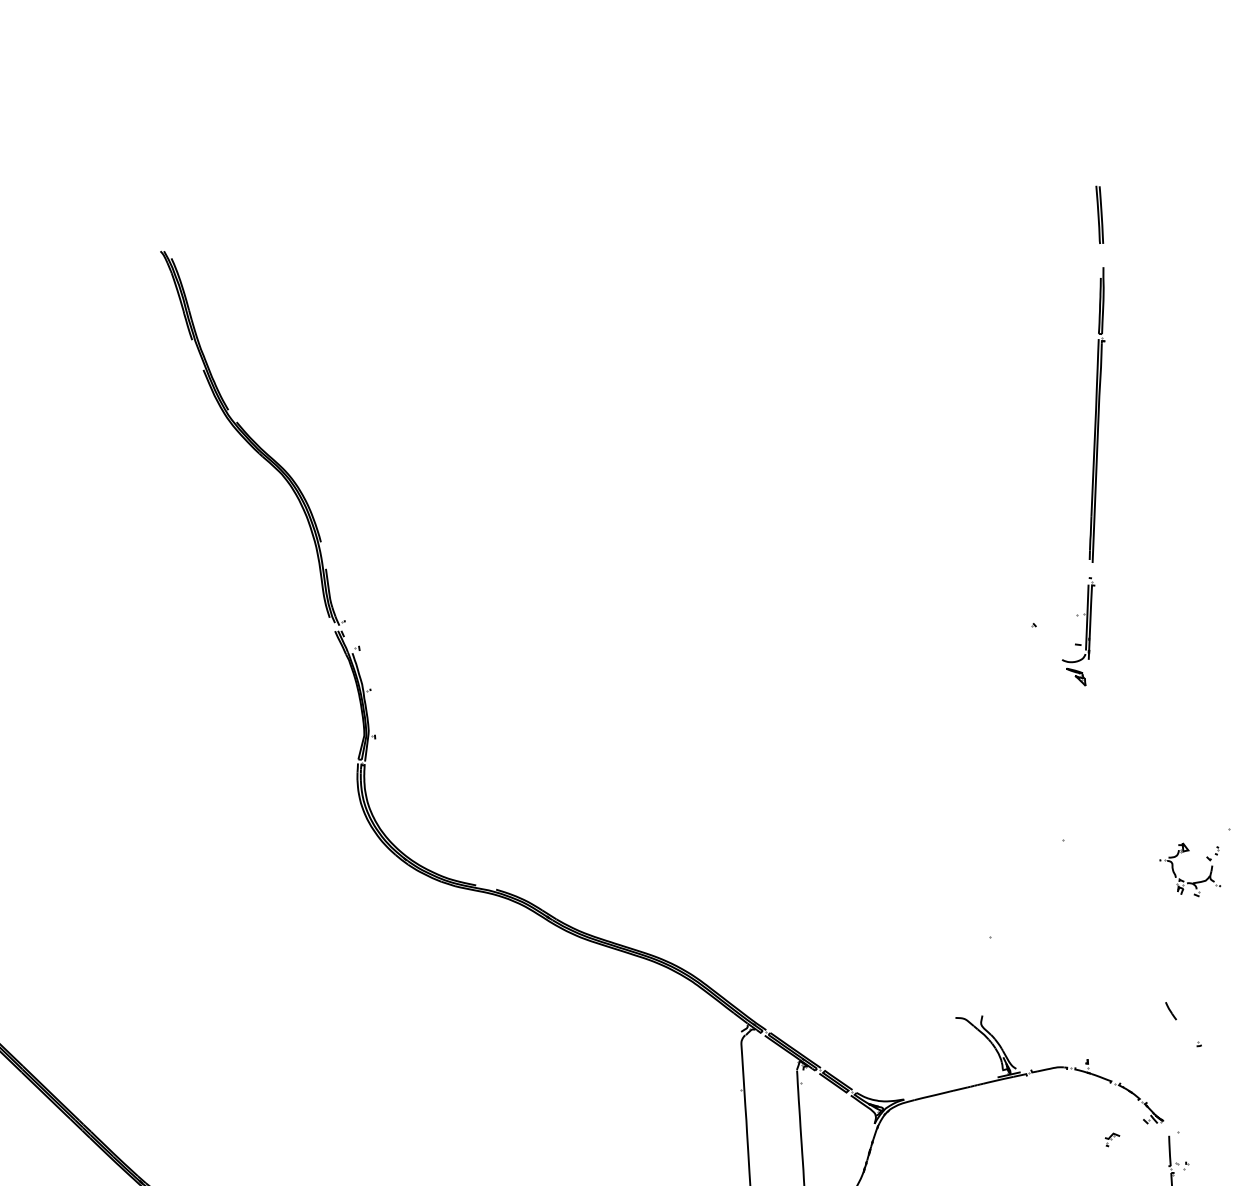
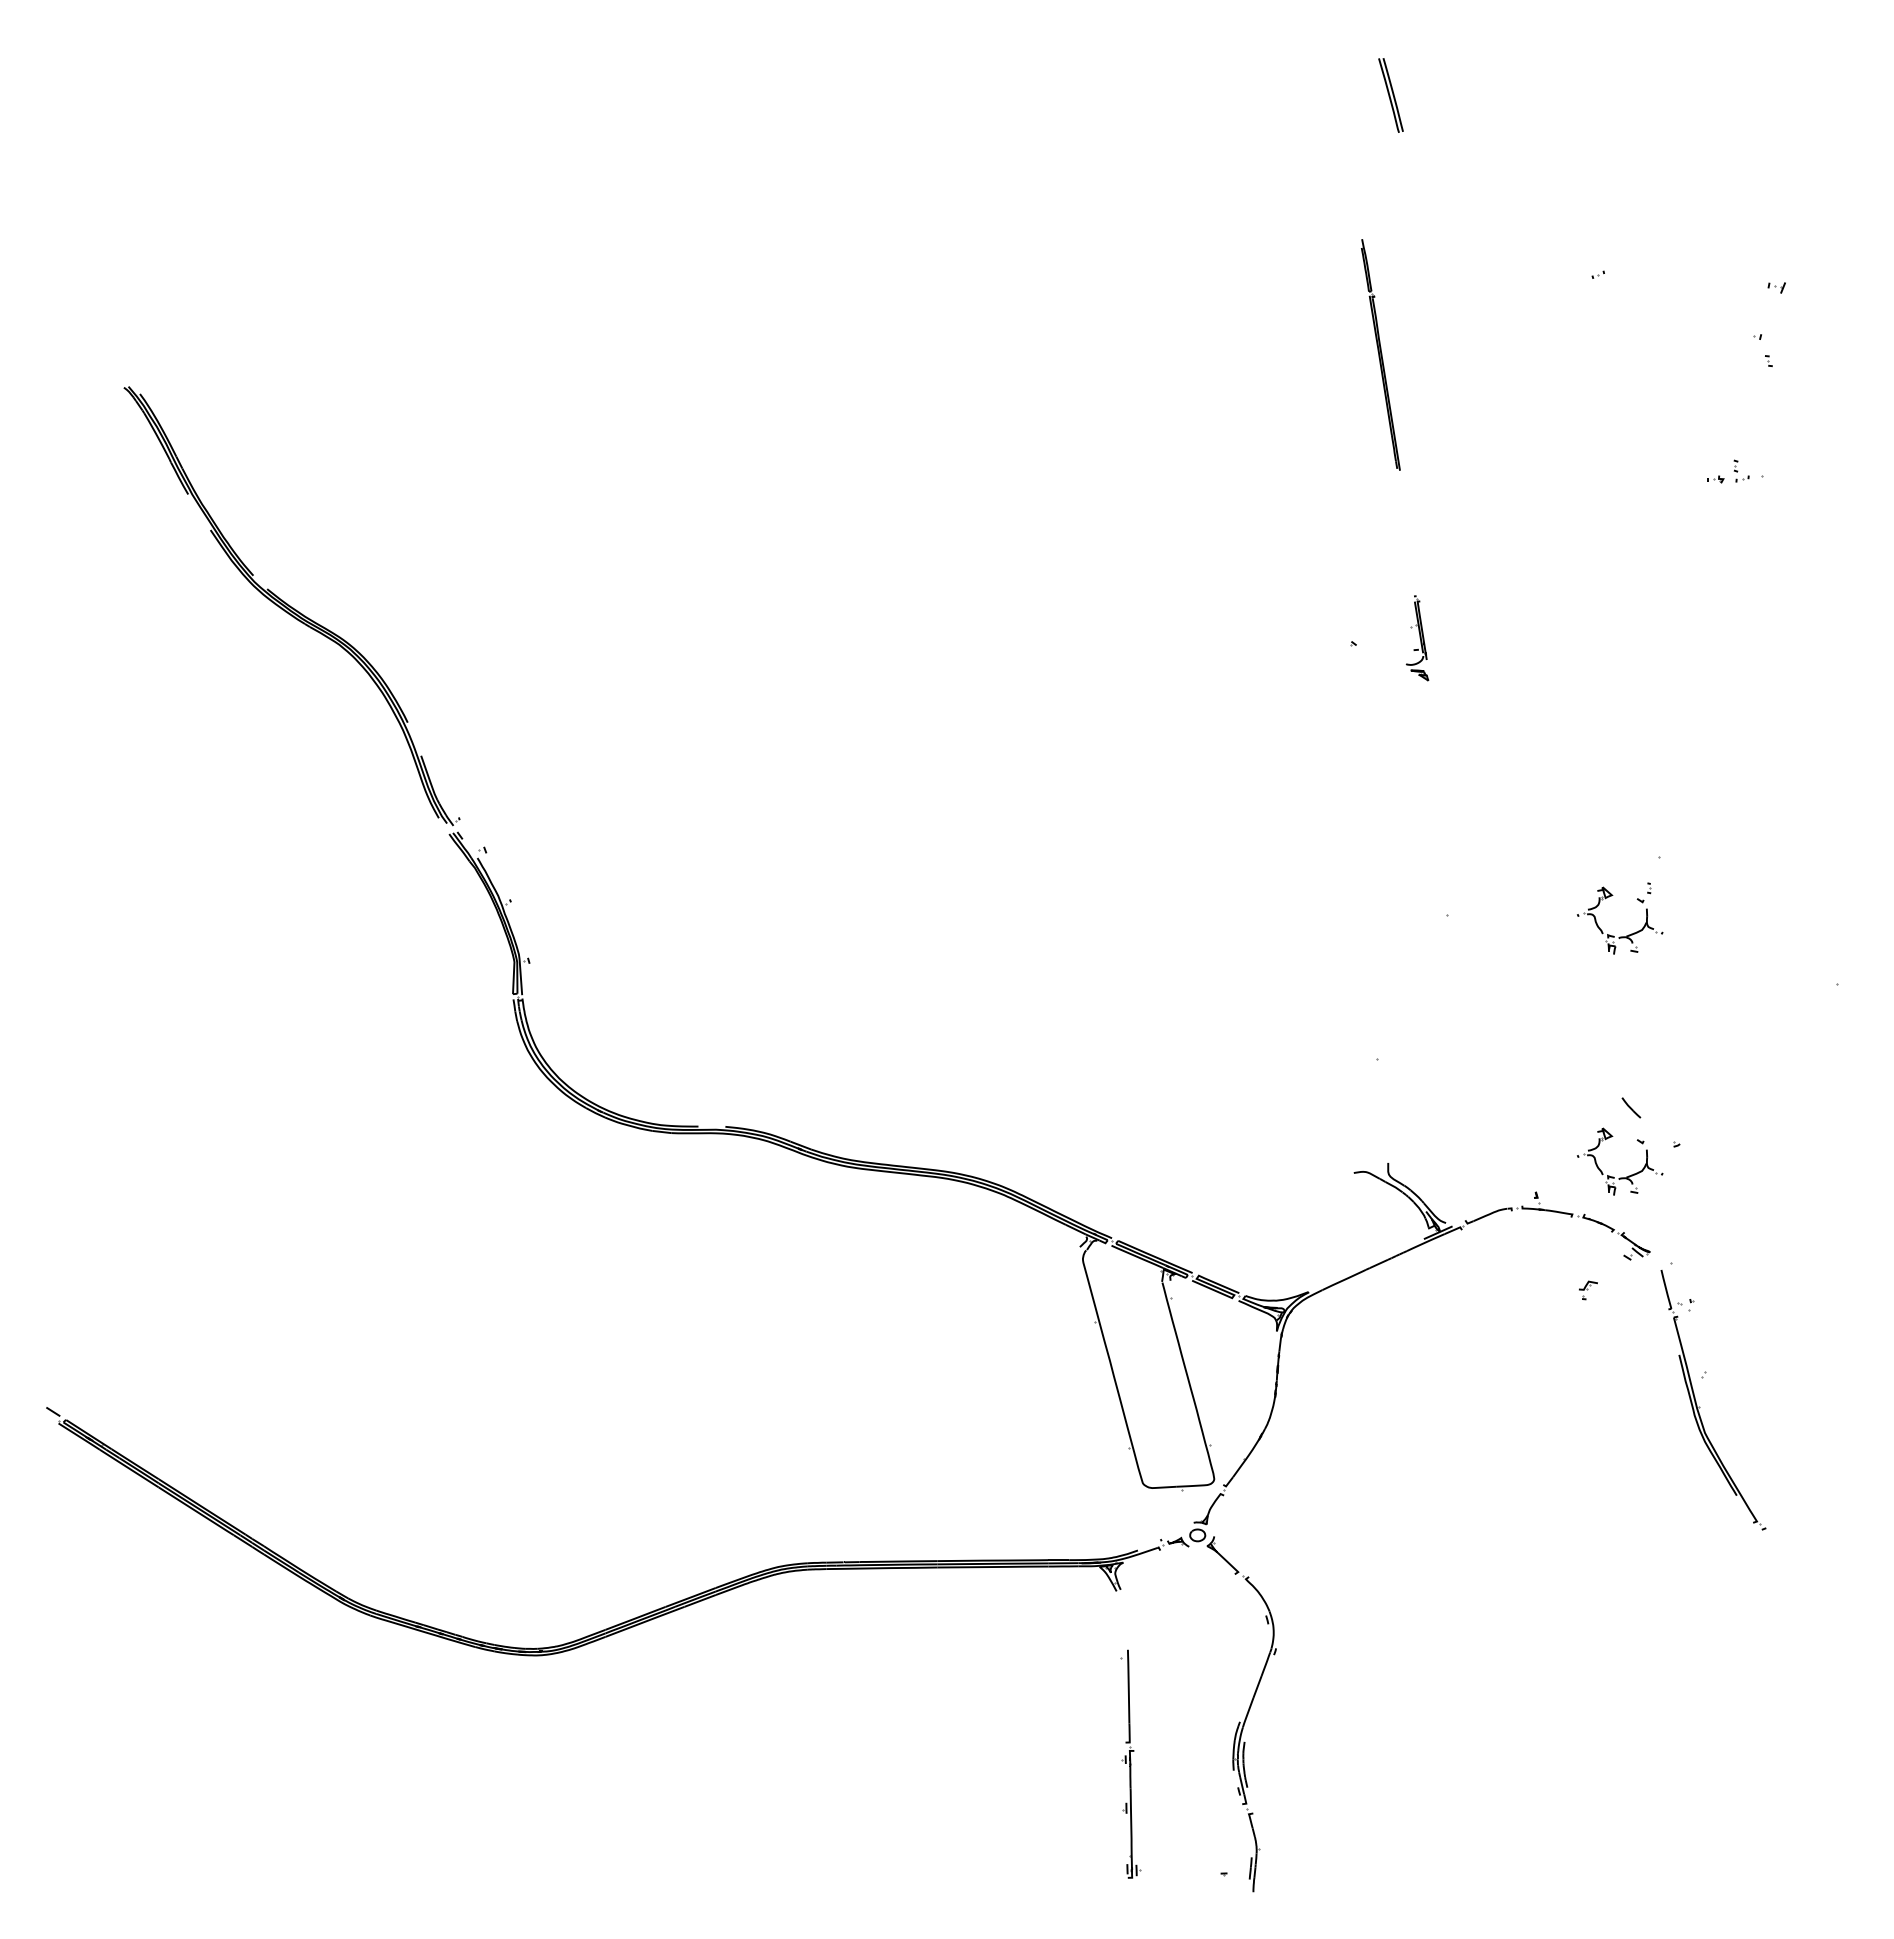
part: (1099, 215) -> (1390, 95), moved
part: (1097, 414) -> (1380, 354), size x0.6
part: (1082, 630) -> (1417, 638), size x0.6
part: (1152, 1061) -> (1620, 1177), added

